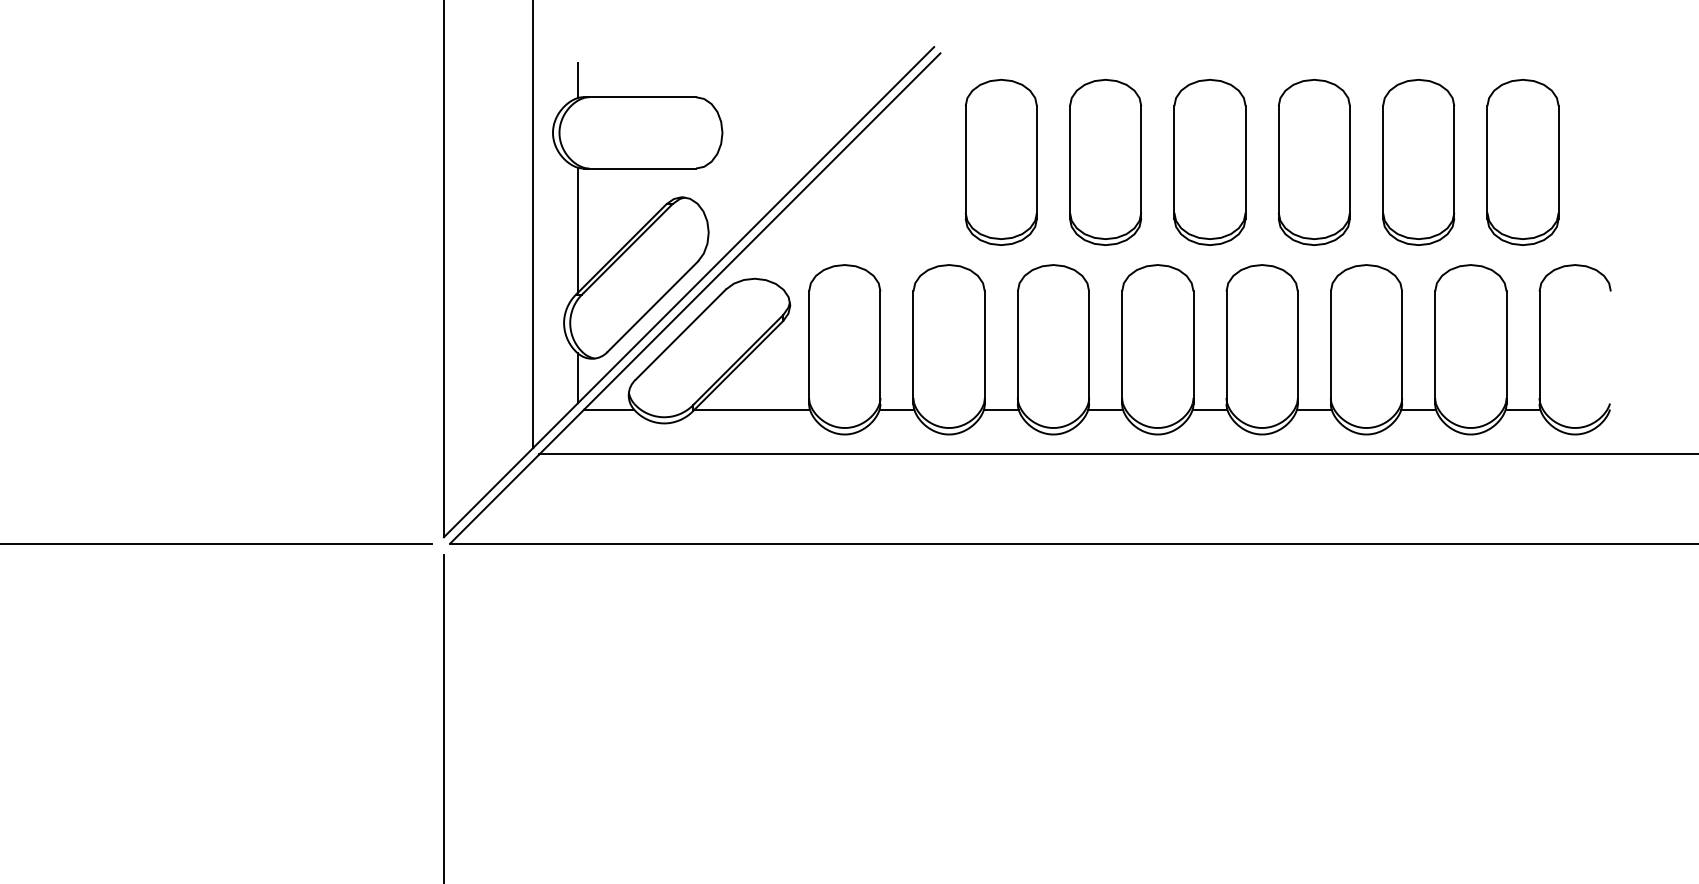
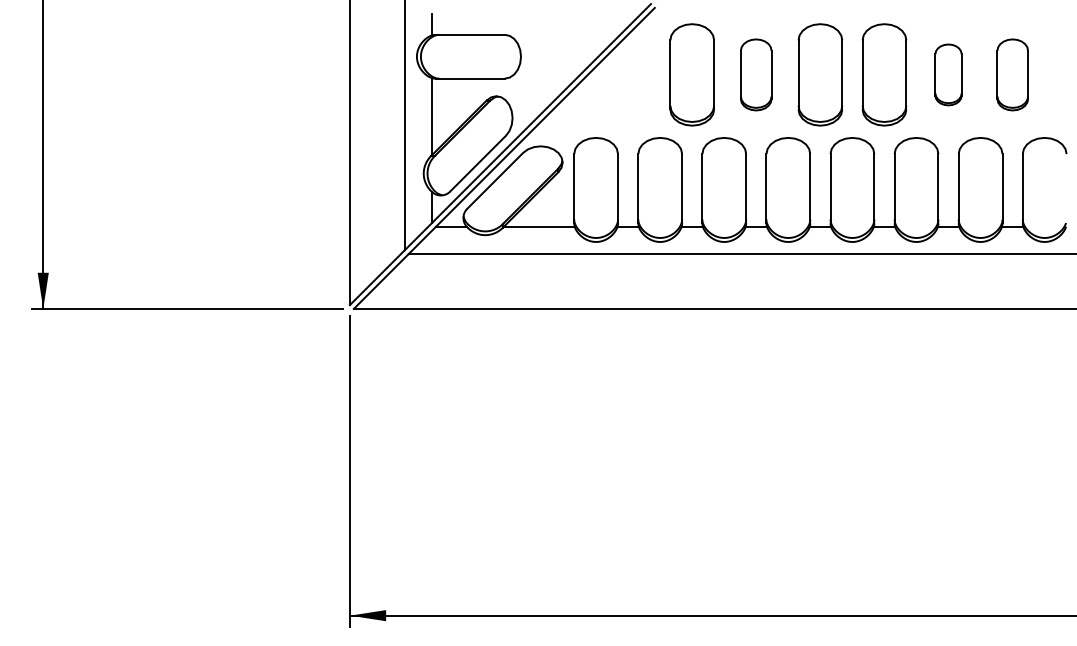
part: (1104, 161) -> (755, 74), size x0.7
part: (1418, 161) -> (948, 74), size x0.6
part: (1522, 161) -> (1012, 74), size x0.7

